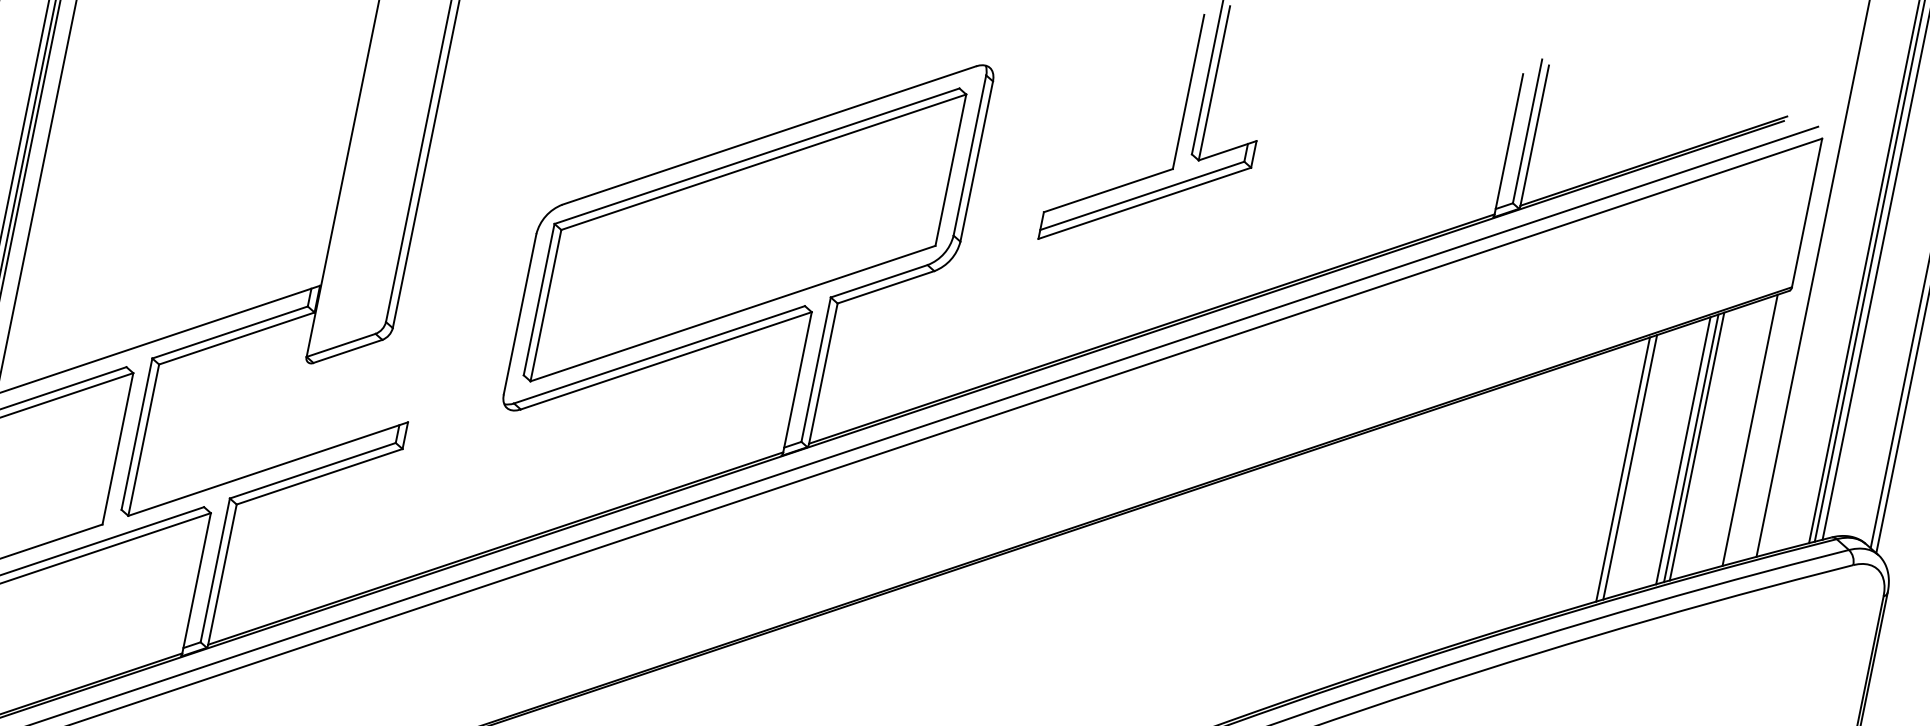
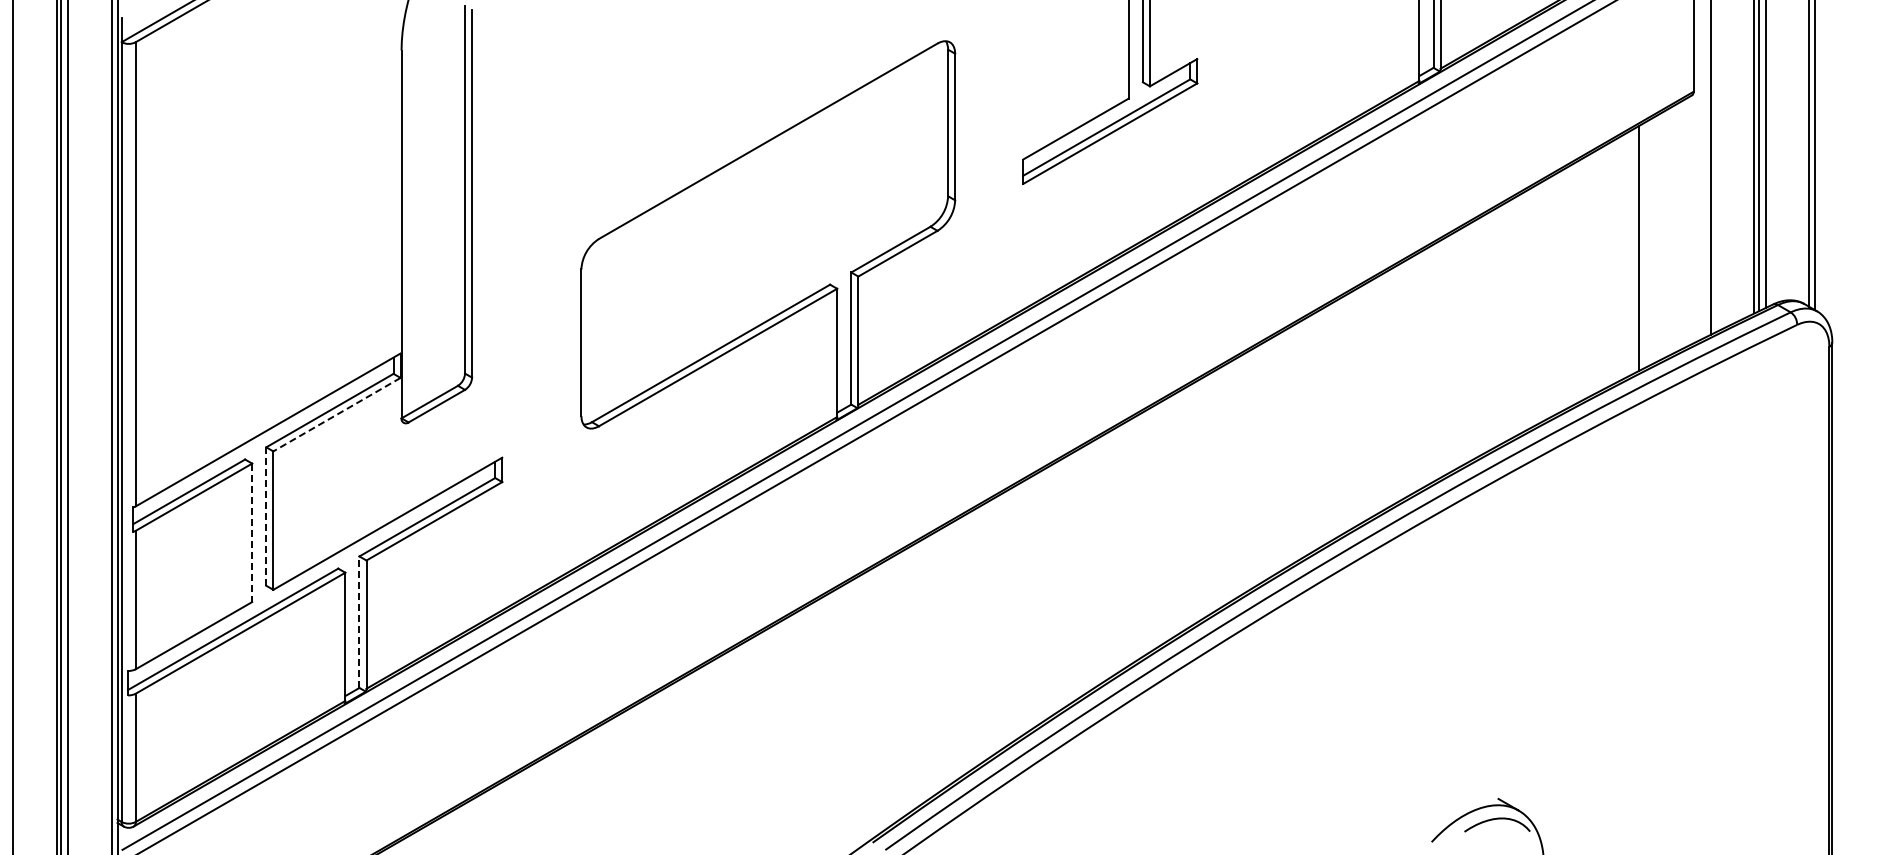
part: (744, 234) -> (764, 232), removed
line: (236, 338) -> (336, 414), solid -> dashed
line: (1750, 429) -> (1682, 224), removed
line: (136, 435) -> (266, 517), solid -> dashed
line: (1691, 447) -> (1634, 250), removed
line: (118, 449) -> (252, 533), solid -> dashed
line: (1683, 450) -> (1627, 254), removed
line: (1629, 466) -> (1583, 278), removed
line: (1622, 468) -> (1577, 281), removed
line: (215, 570) -> (359, 622), solid -> dashed

